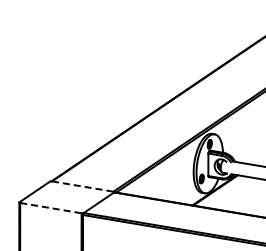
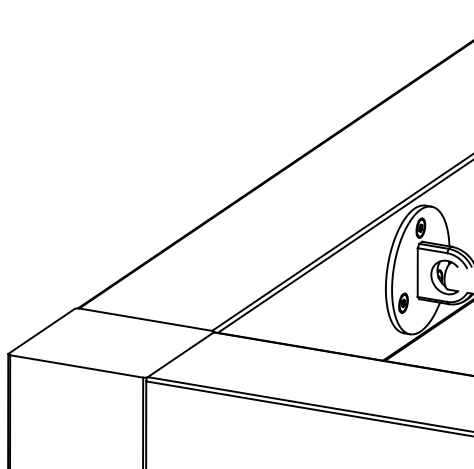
line: (83, 186) -> (147, 319), dashed -> solid
line: (51, 208) -> (77, 367), dashed -> solid

